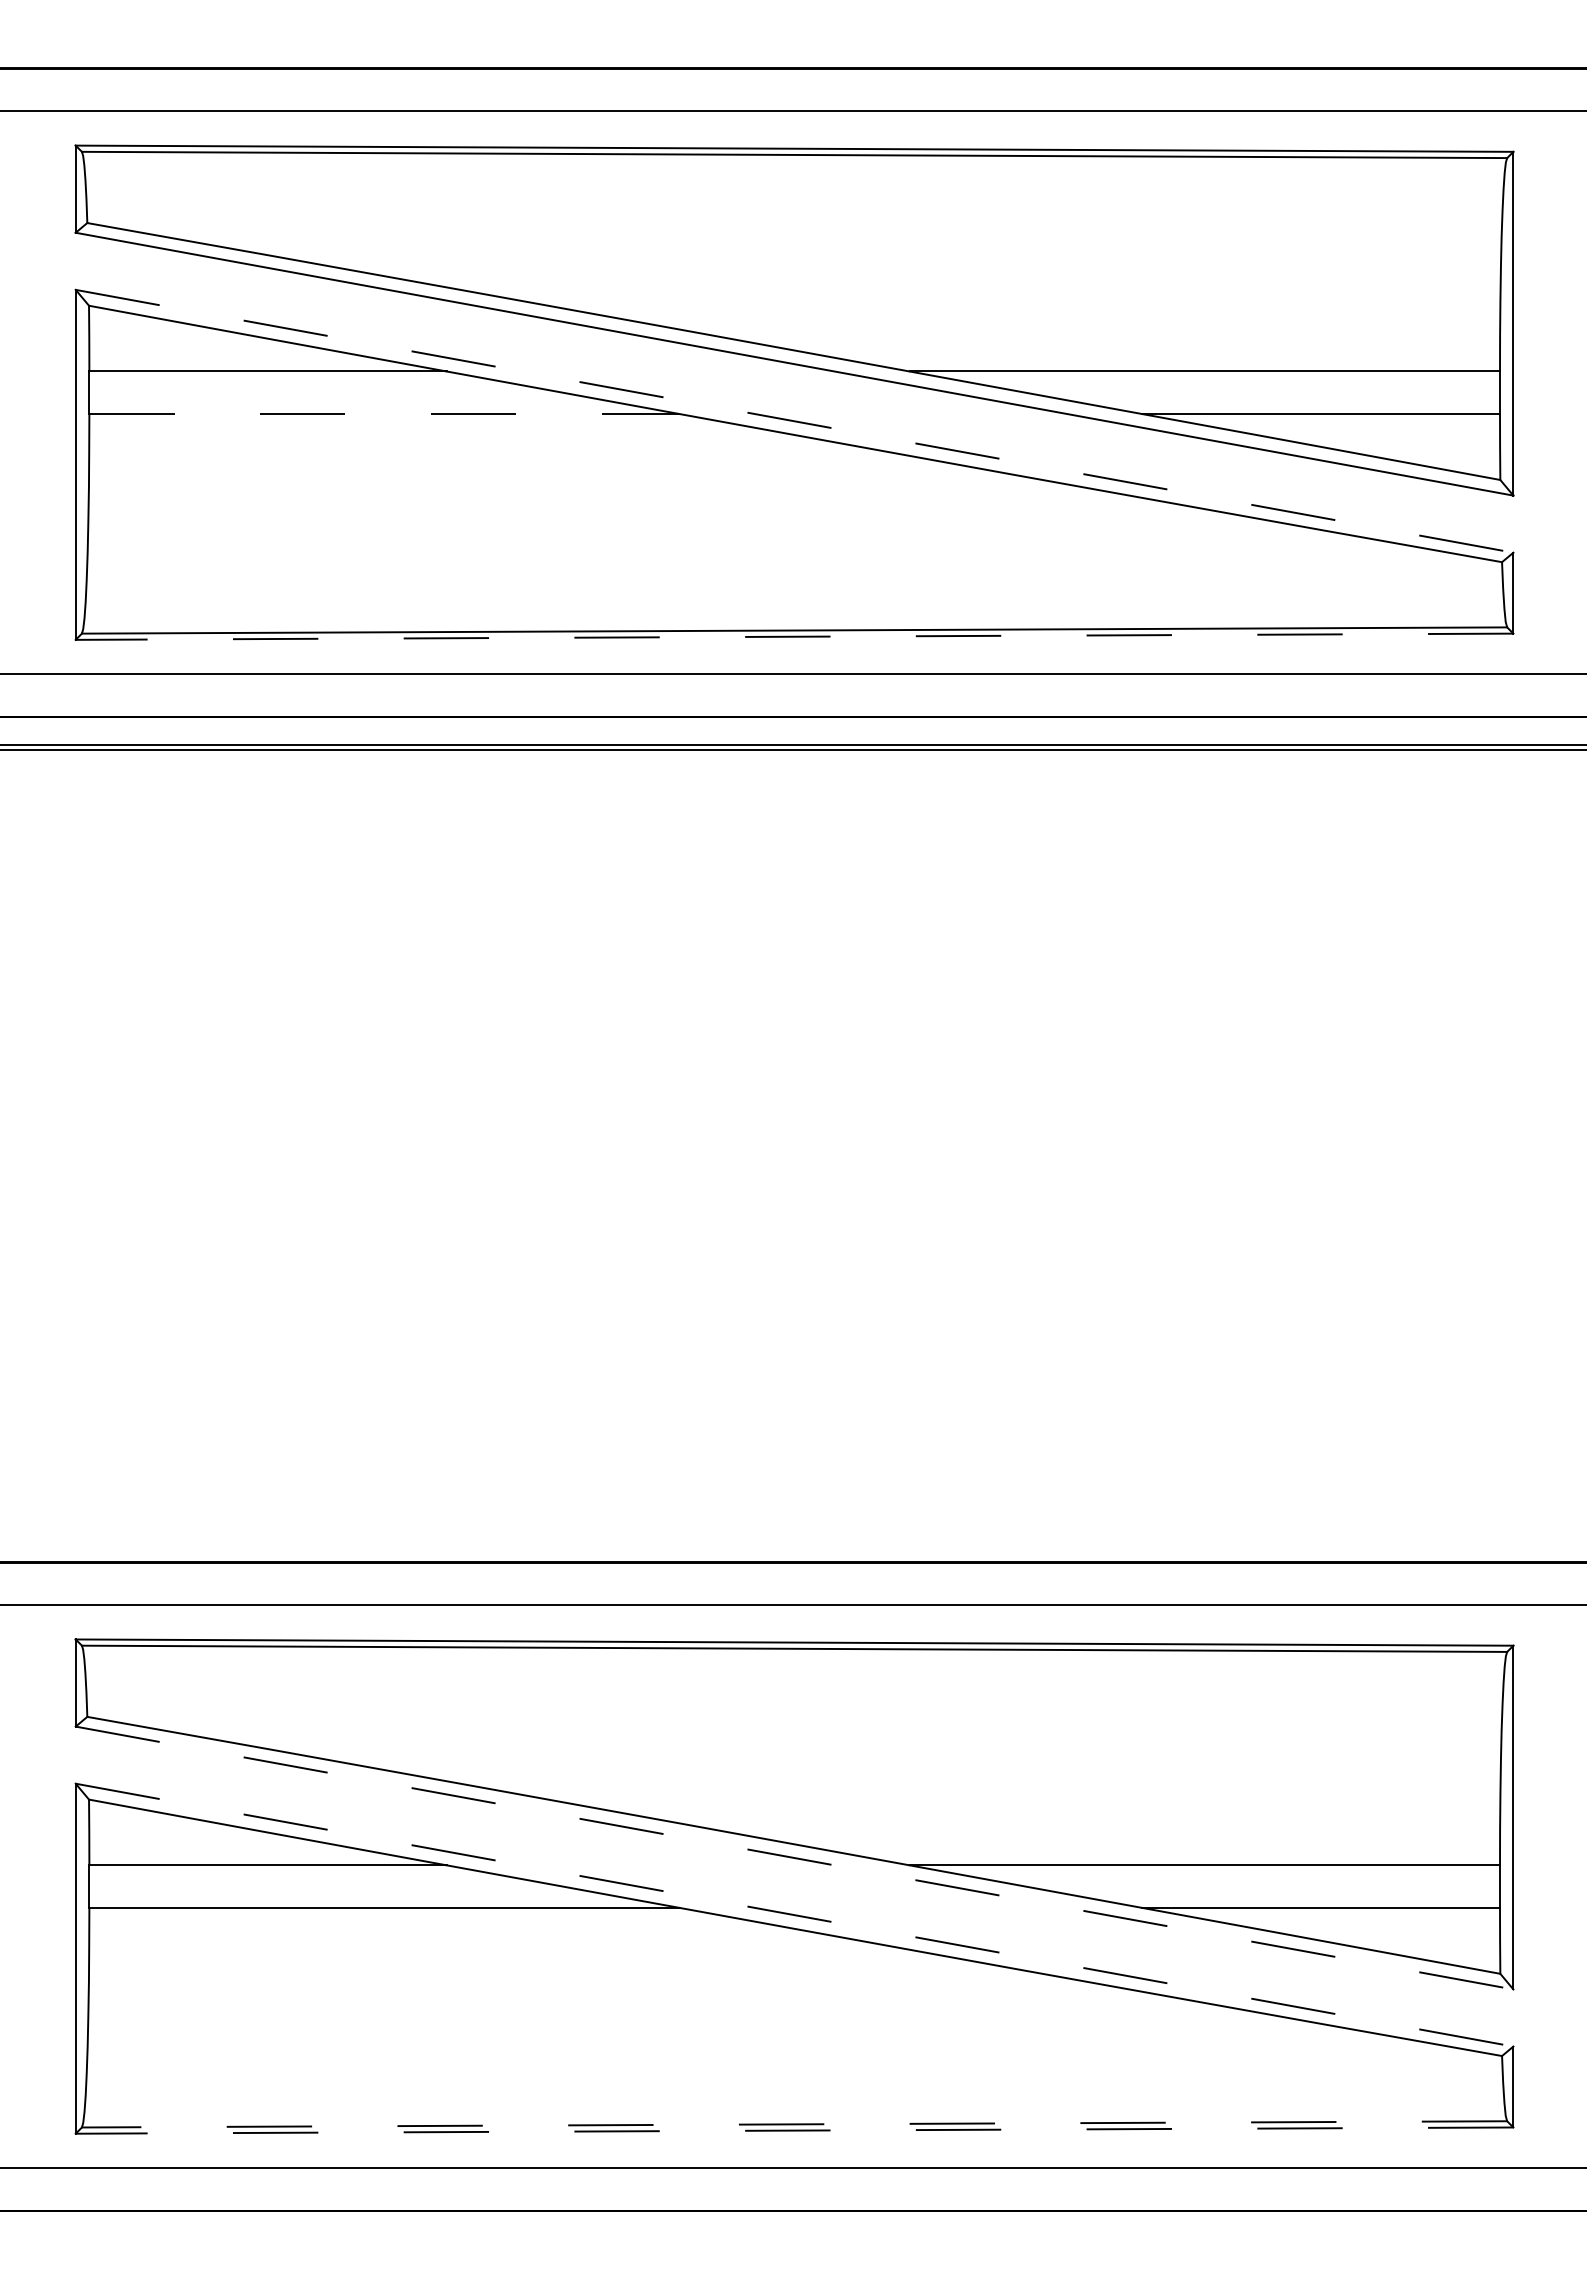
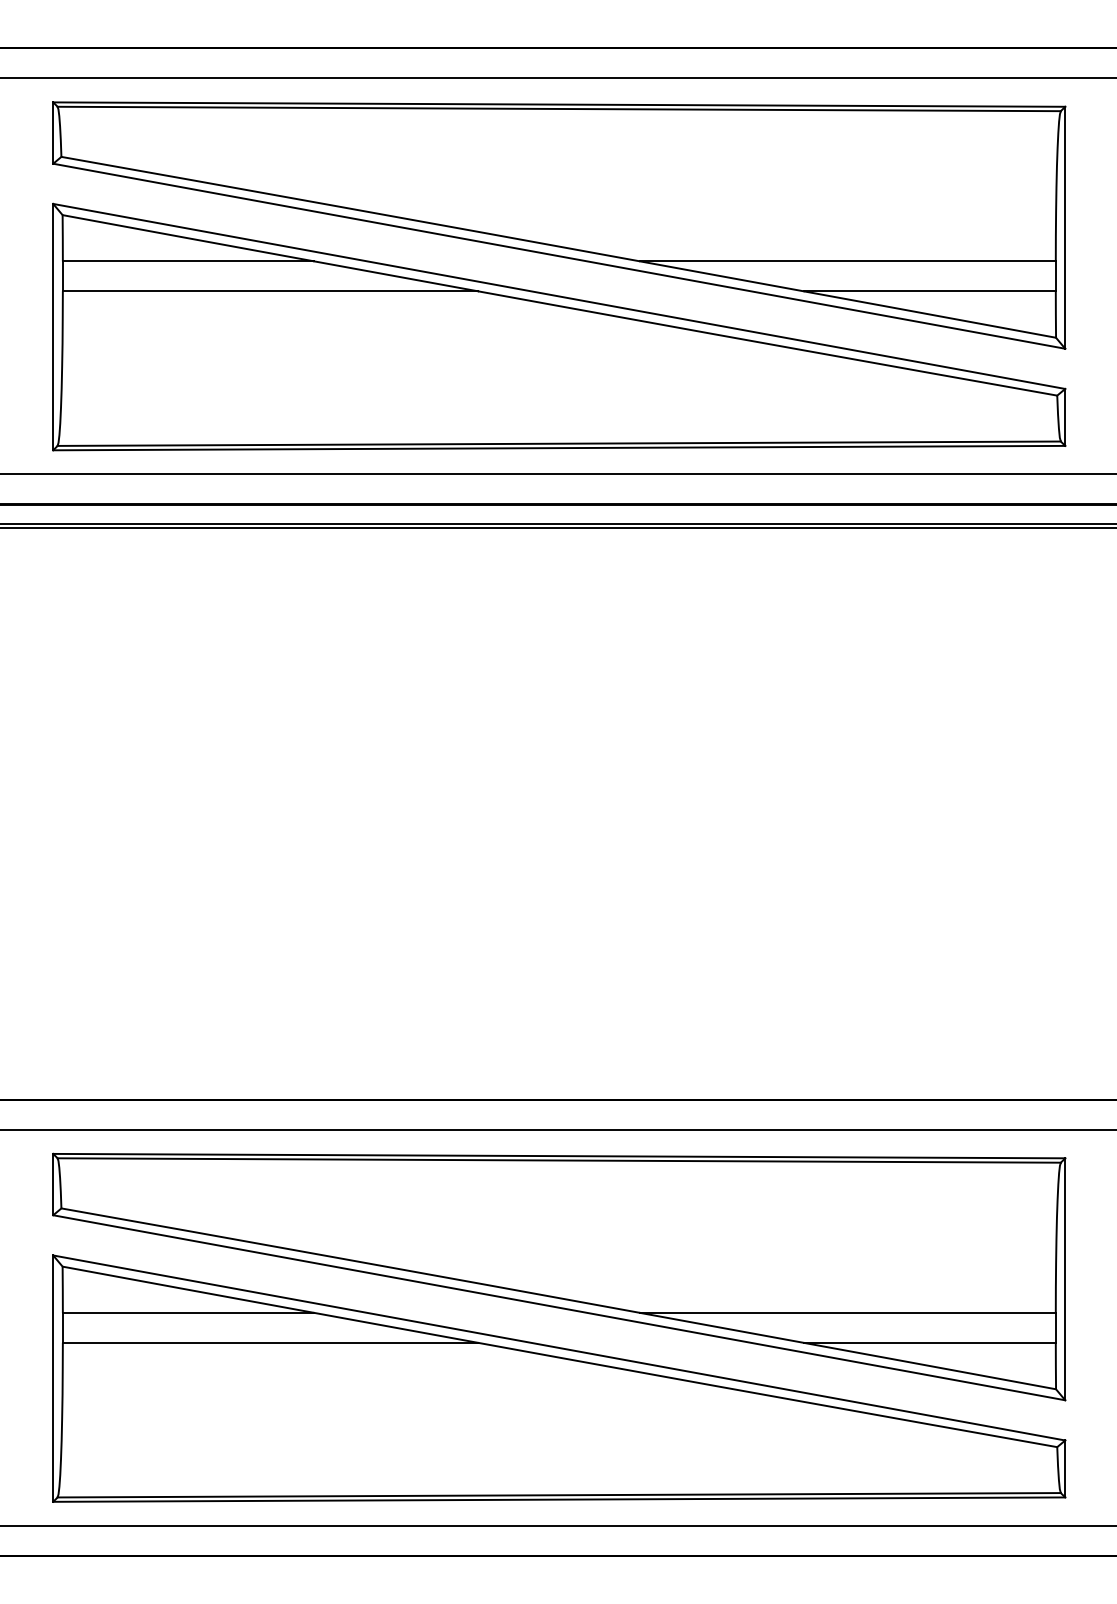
line: (384, 414) -> (270, 291), dashed -> solid
line: (794, 421) -> (559, 296), dashed -> solid
line: (794, 636) -> (559, 447), dashed -> solid
line: (794, 1858) -> (559, 1308), dashed -> solid
line: (794, 1915) -> (559, 1348), dashed -> solid
line: (794, 2124) -> (559, 1495), dashed -> solid
line: (794, 2130) -> (559, 1499), dashed -> solid

